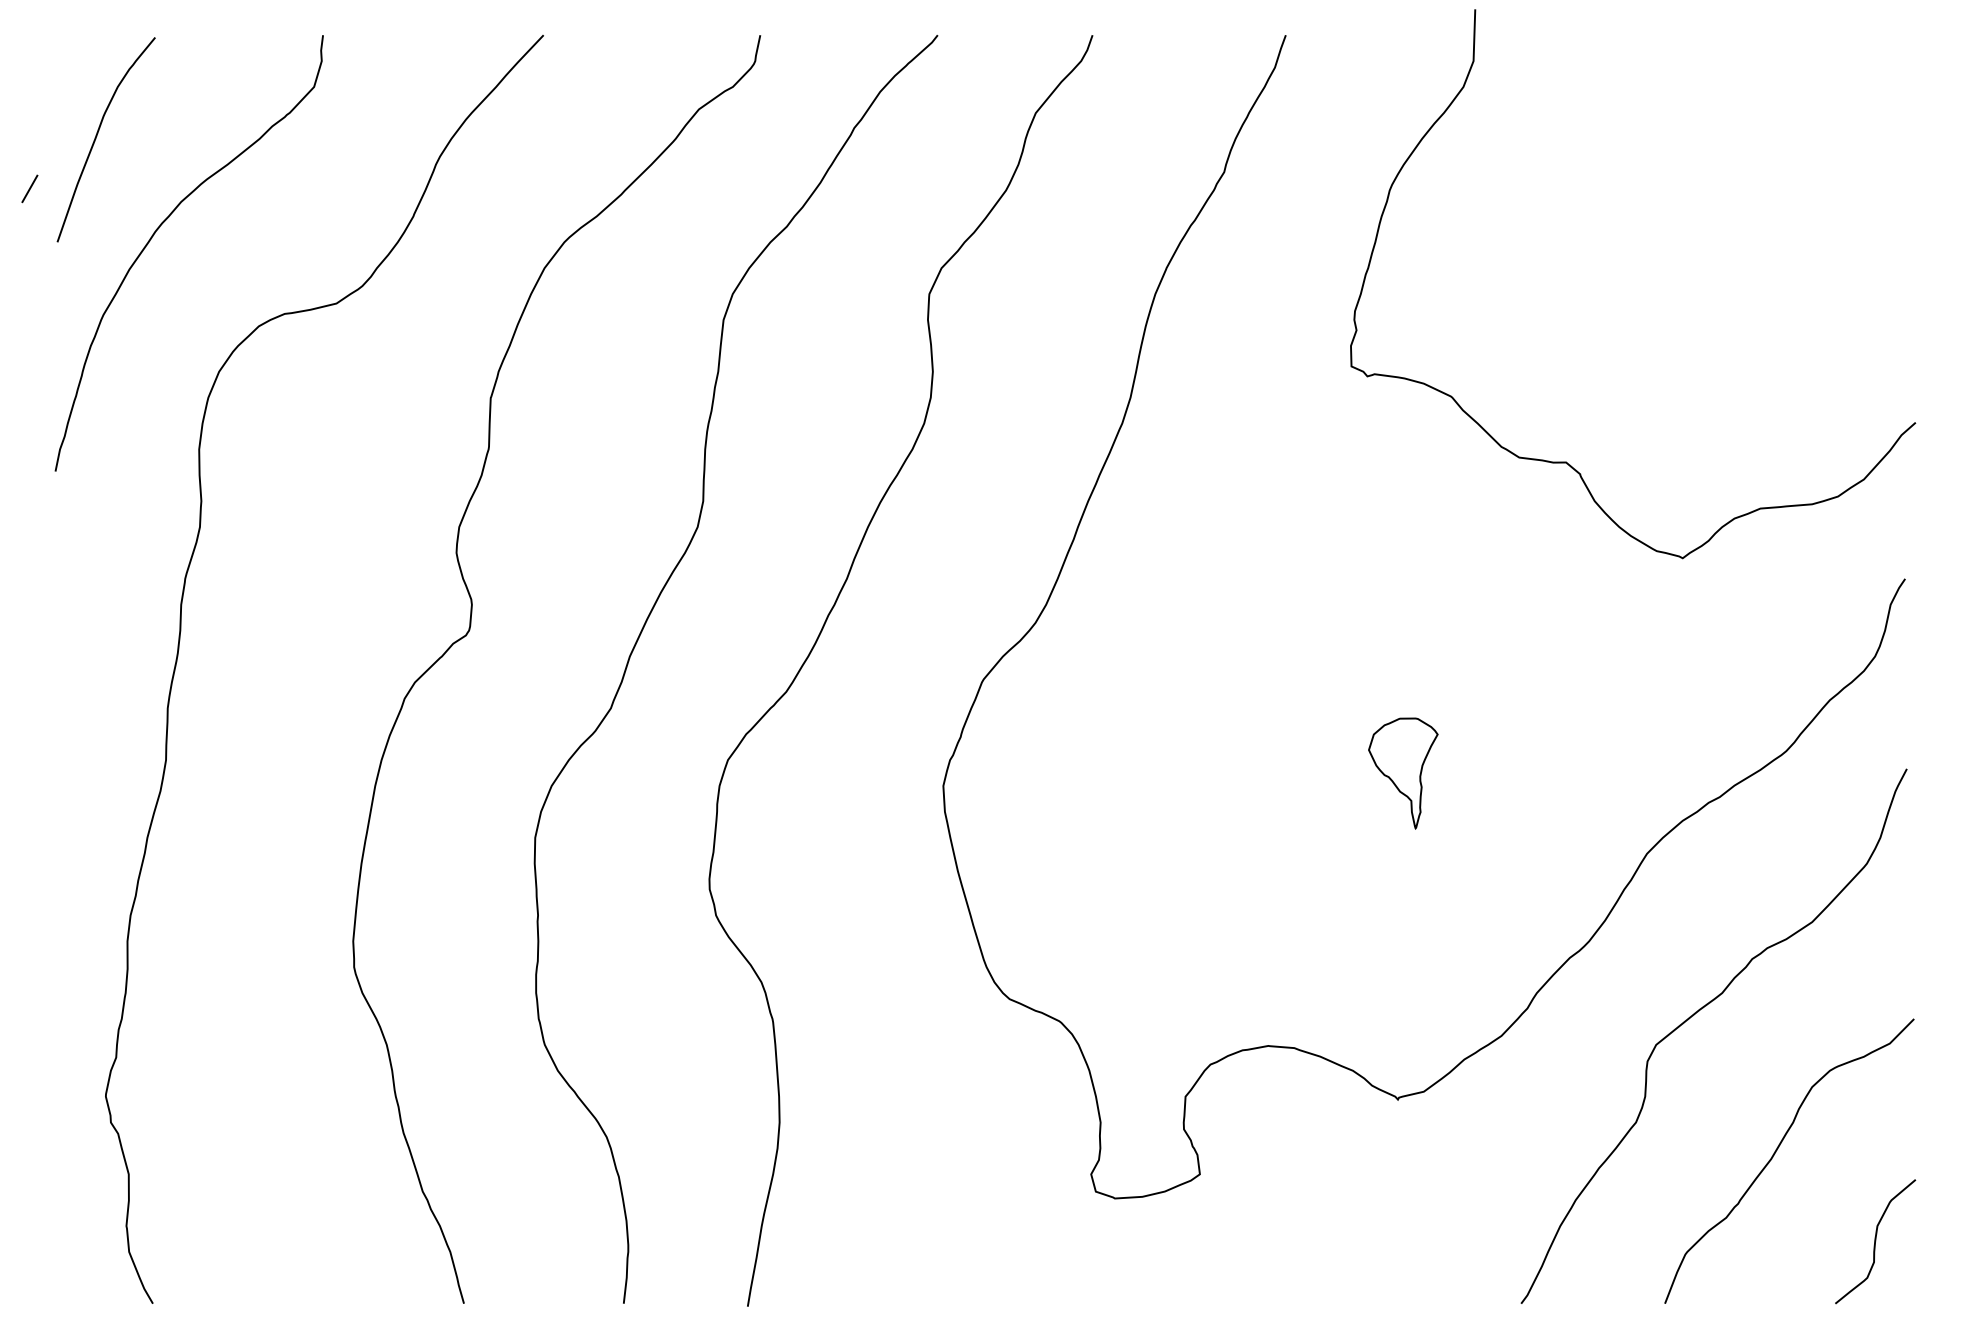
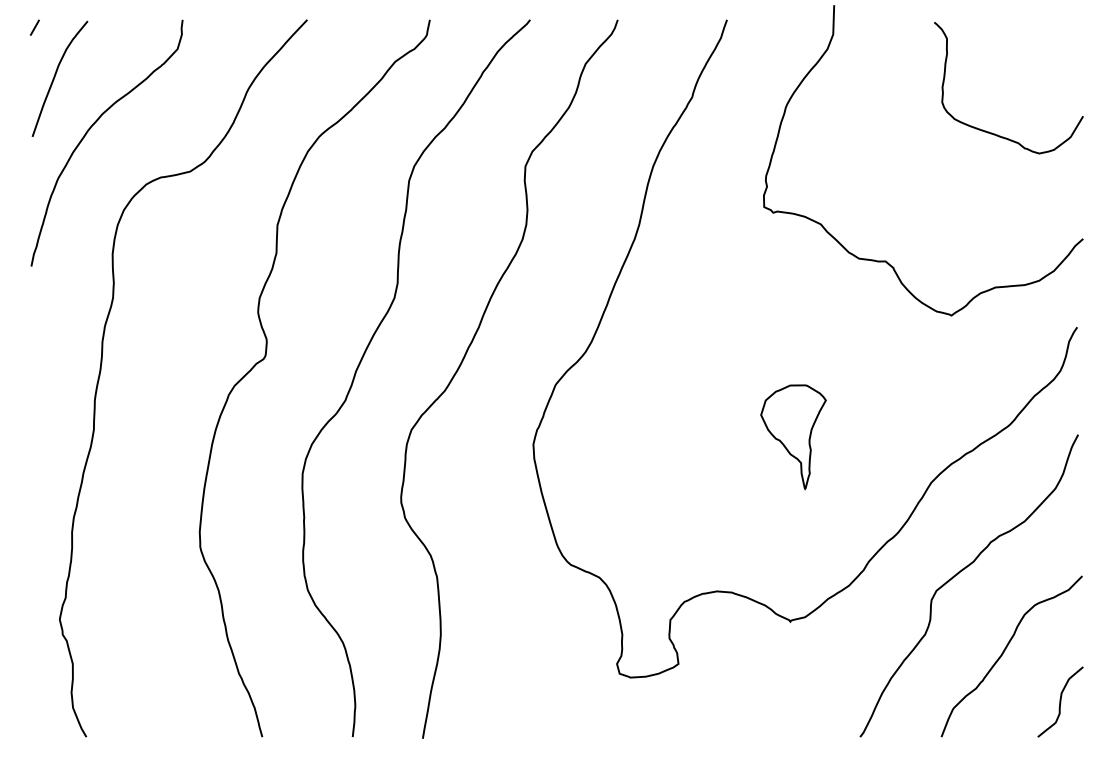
line: (29, 188) -> (34, 27), moved
curve: (1755, 234) -> (992, 132), added
part: (1403, 773) -> (793, 437), size x1.67

